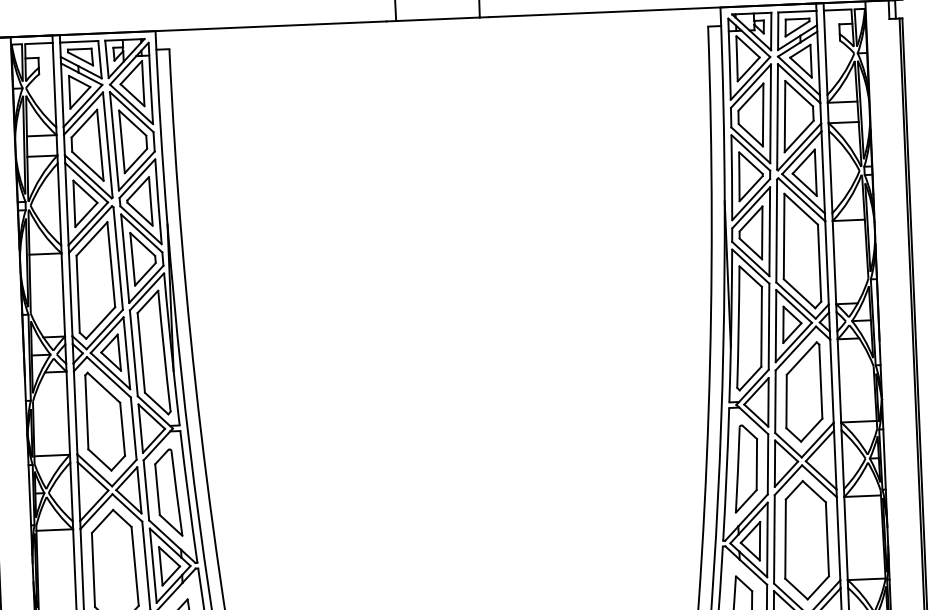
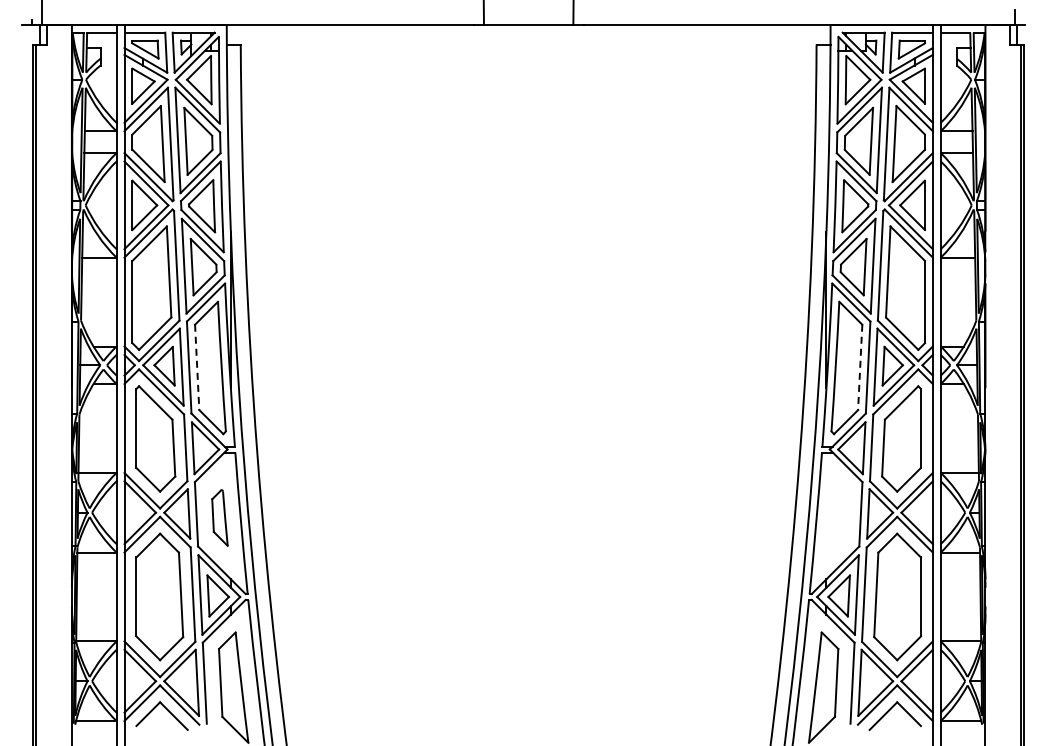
line: (761, 326) -> (860, 367), solid -> dashed
line: (141, 352) -> (197, 367), solid -> dashed
part: (746, 468) -> (837, 517), removed
part: (168, 492) -> (219, 517), size x0.6

